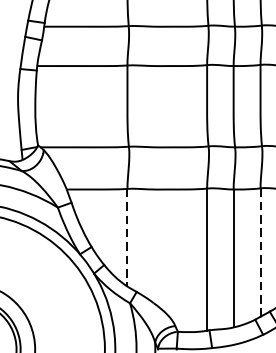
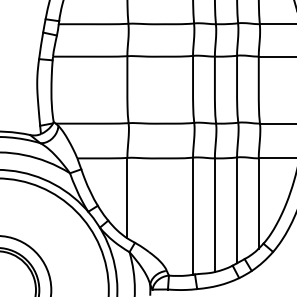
line: (127, 238) -> (127, 198), dashed -> solid
line: (261, 252) -> (237, 210), dashed -> solid

